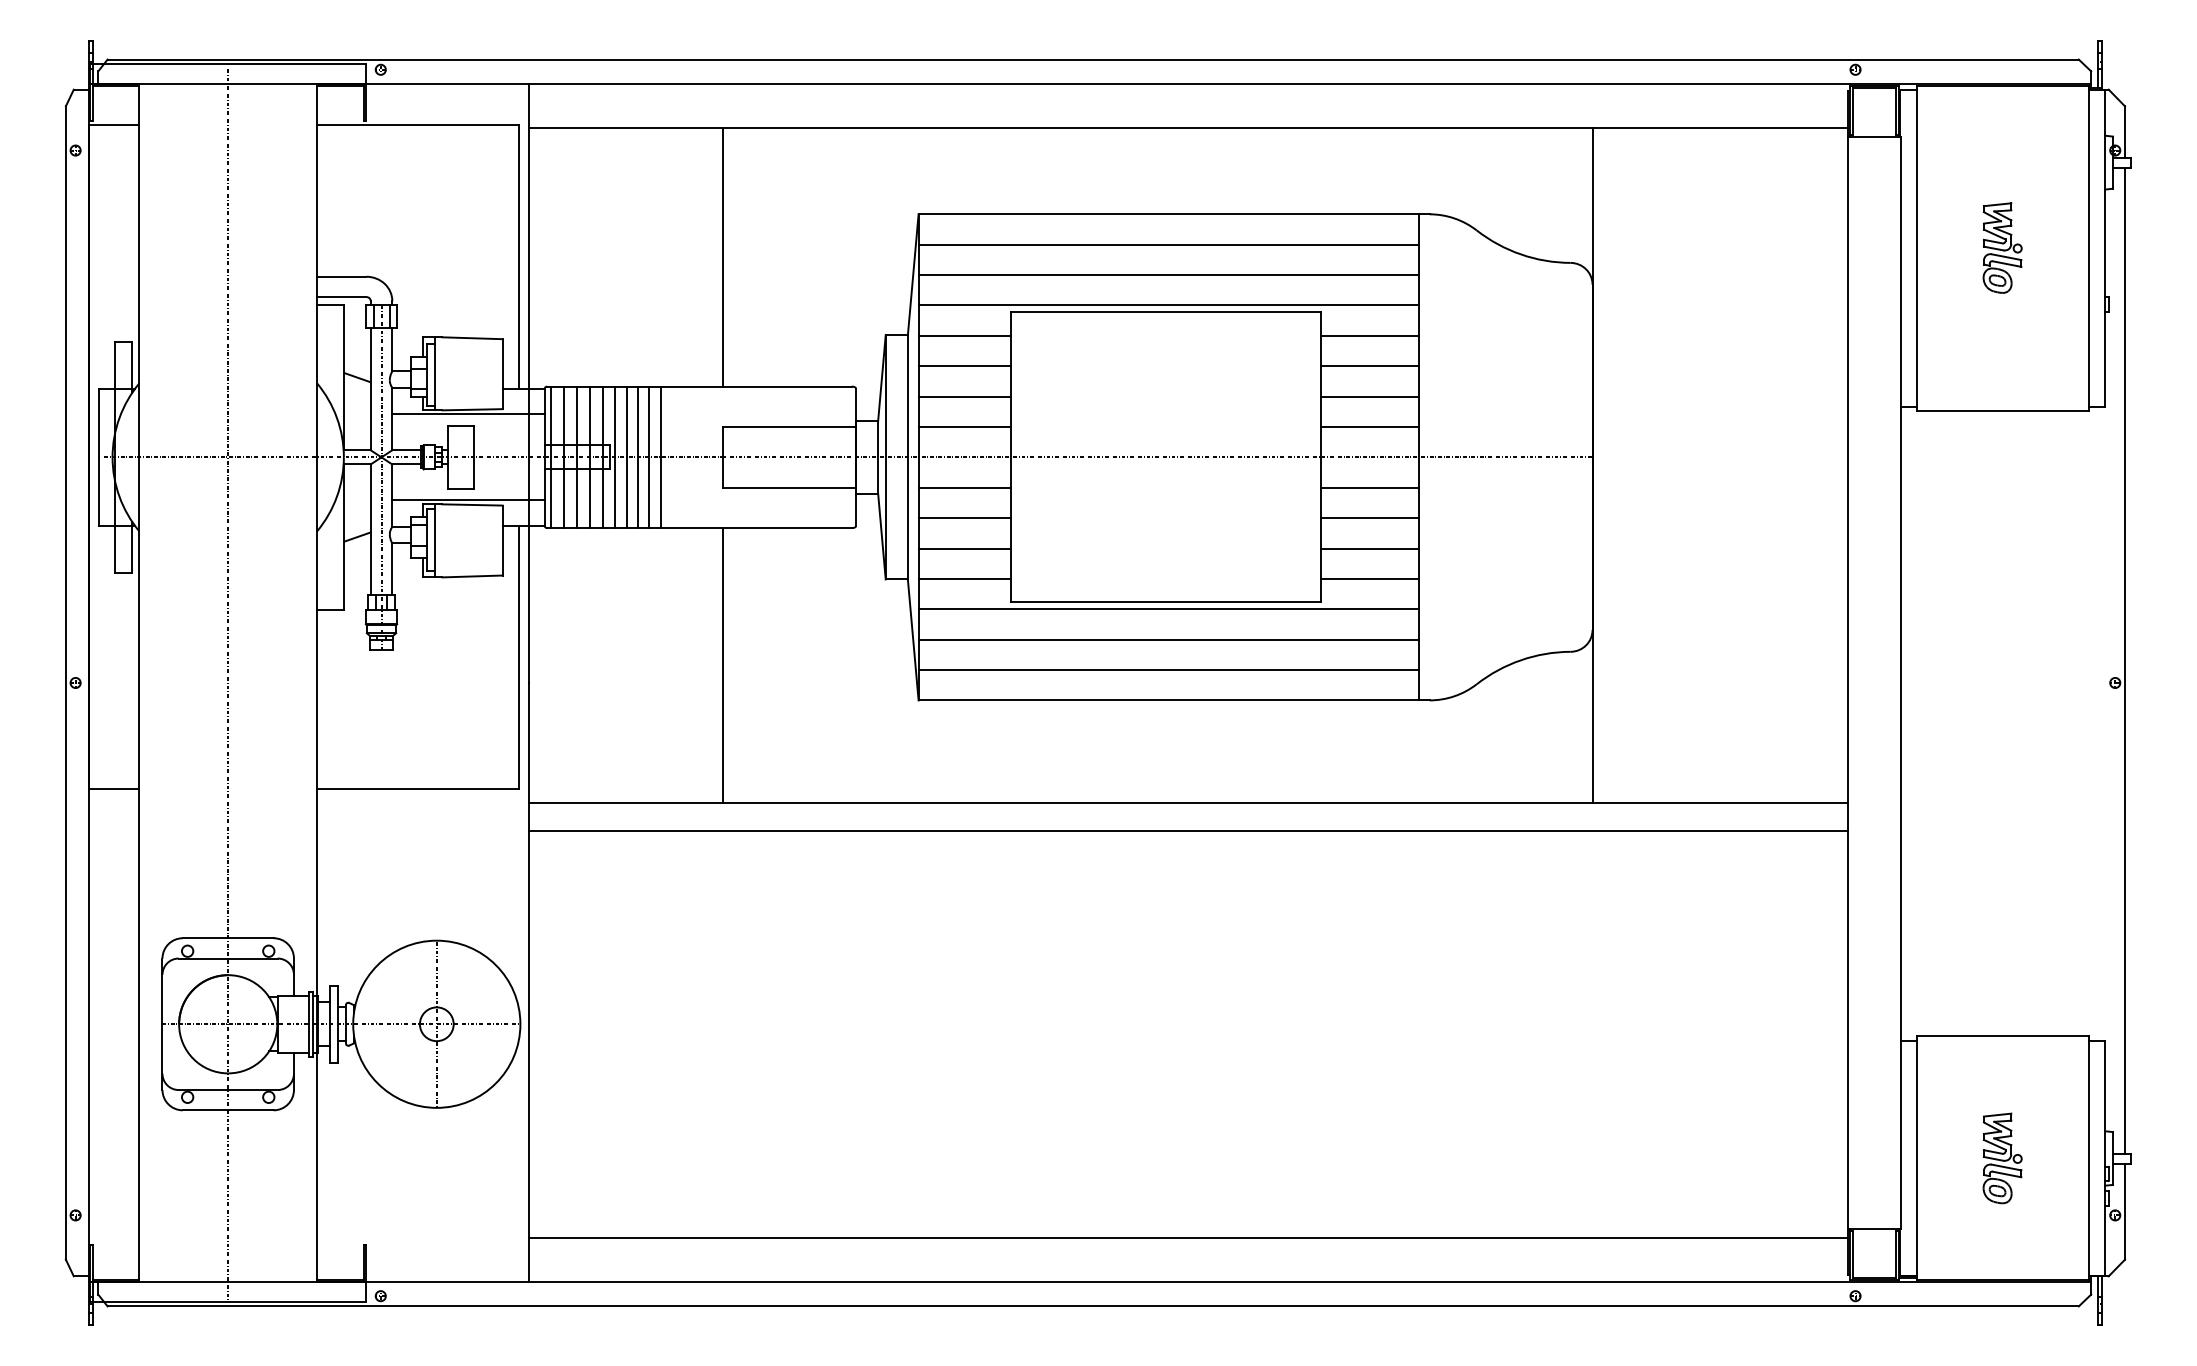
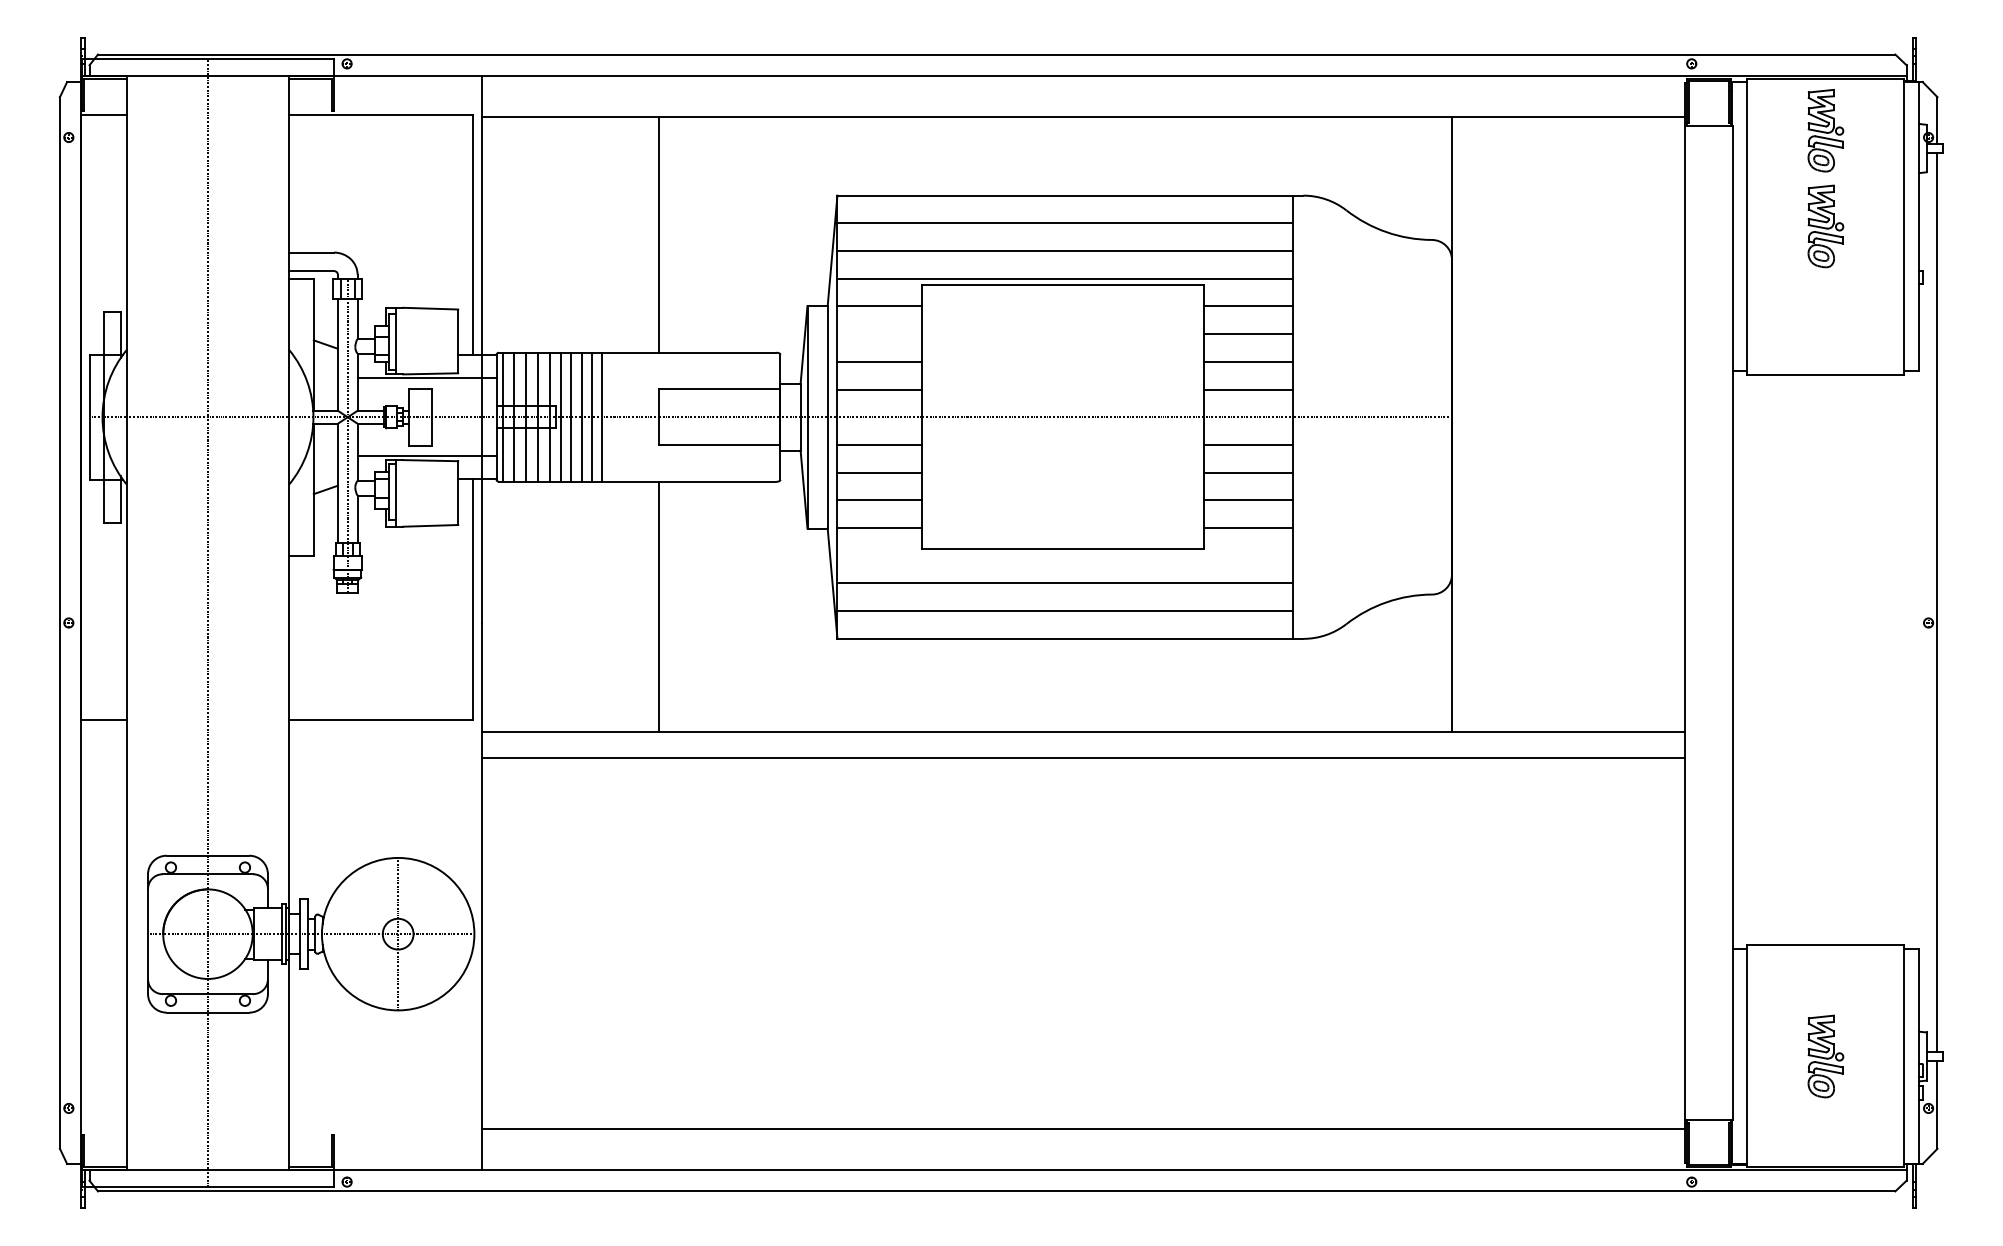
part: (2002, 142) -> (1825, 130), added
line: (964, 366) -> (879, 334), removed
line: (1168, 609) -> (1065, 555), removed

